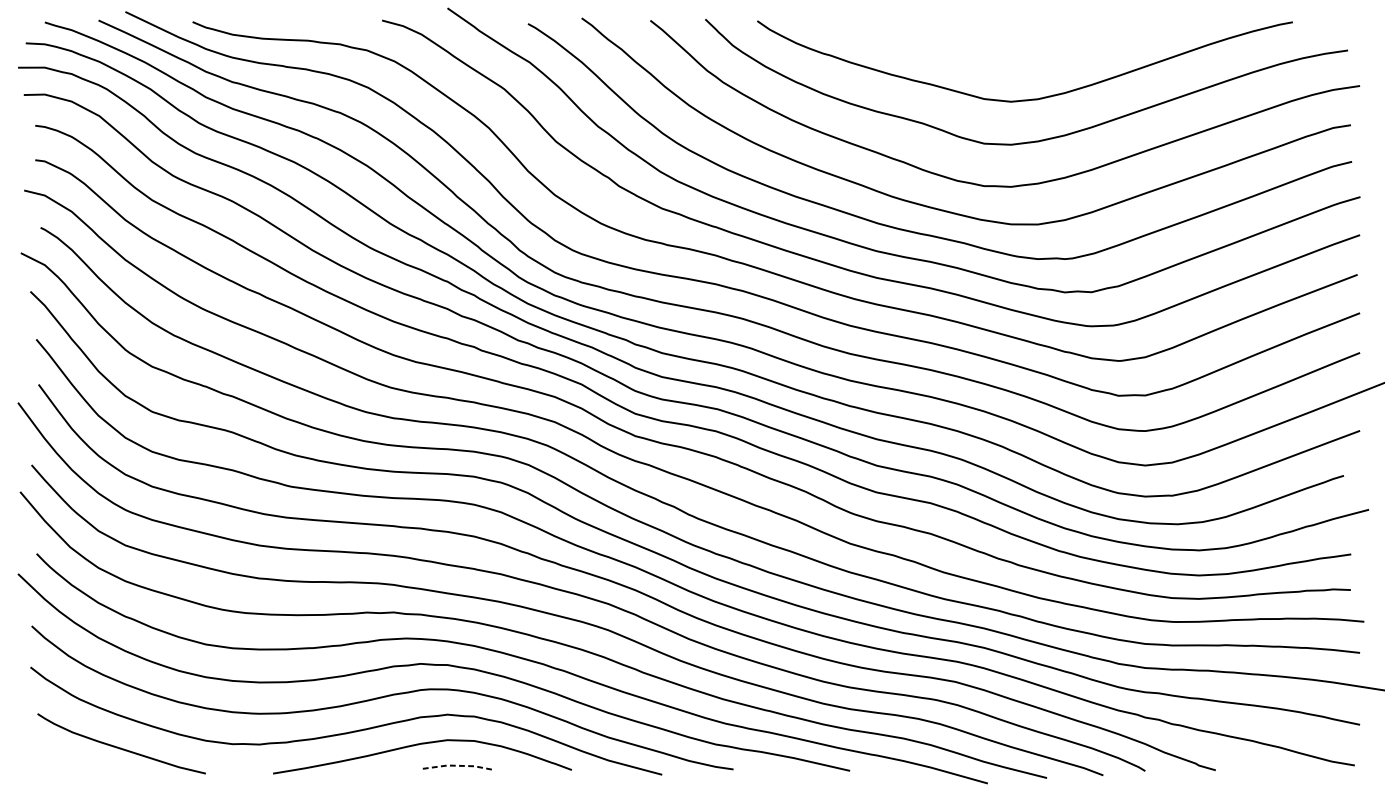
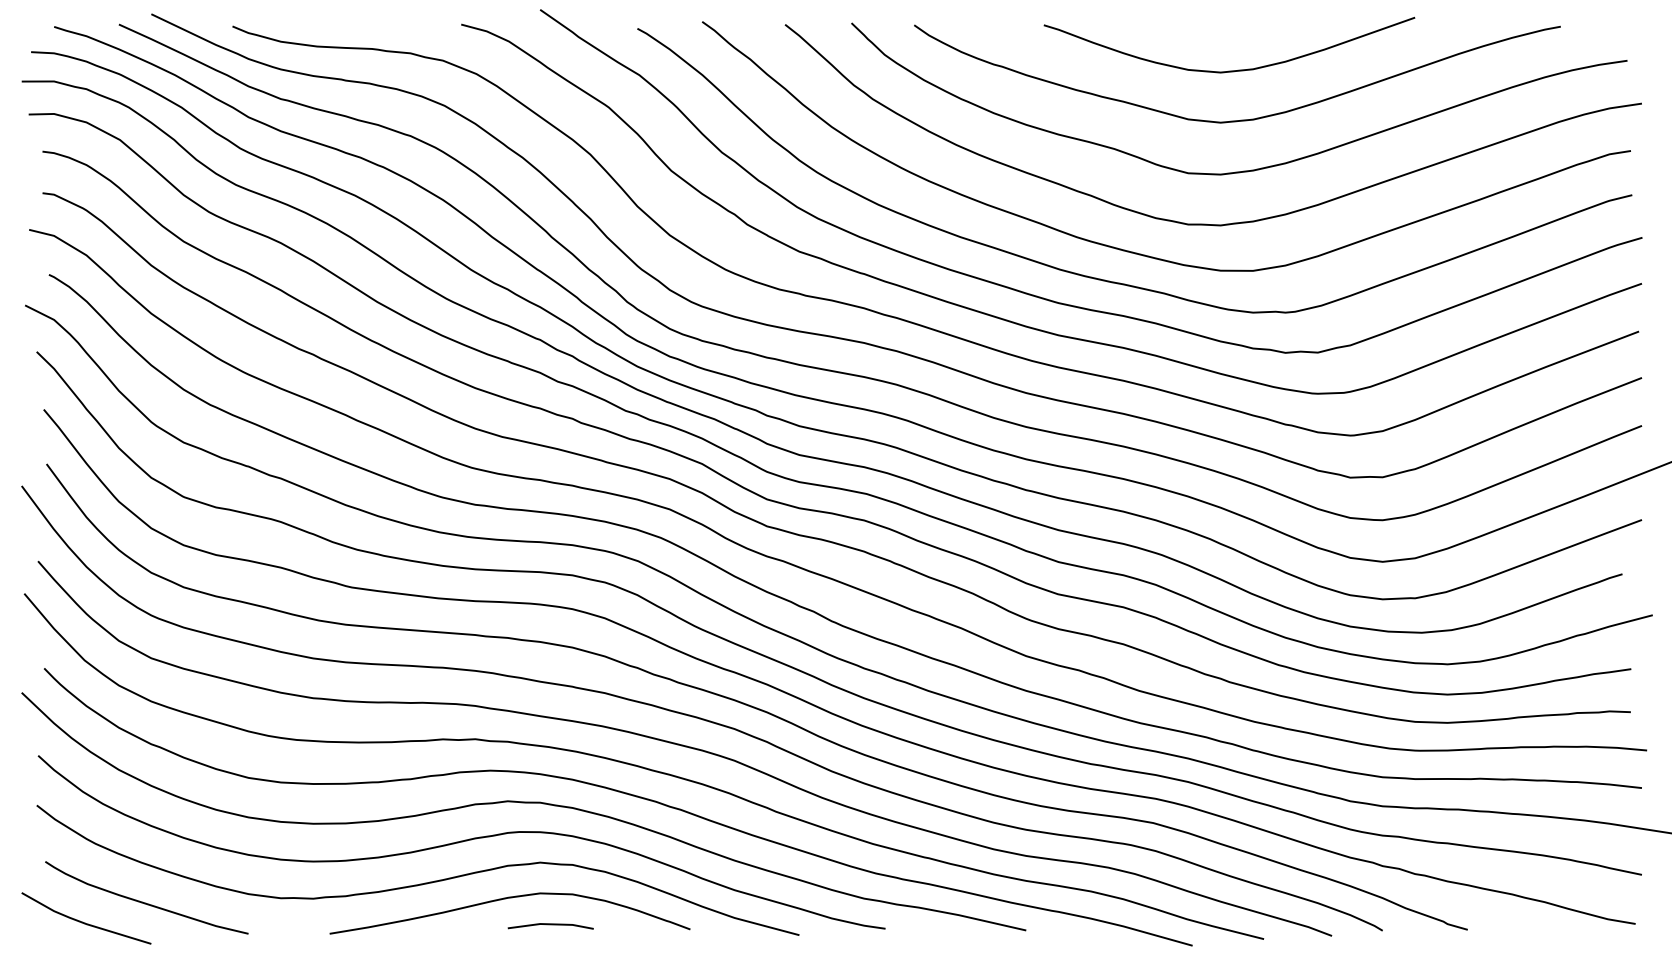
curve: (1018, 58) -> (1229, 70), added
line: (70, 764) -> (85, 922), added
line: (456, 765) -> (551, 924), dashed -> solid

